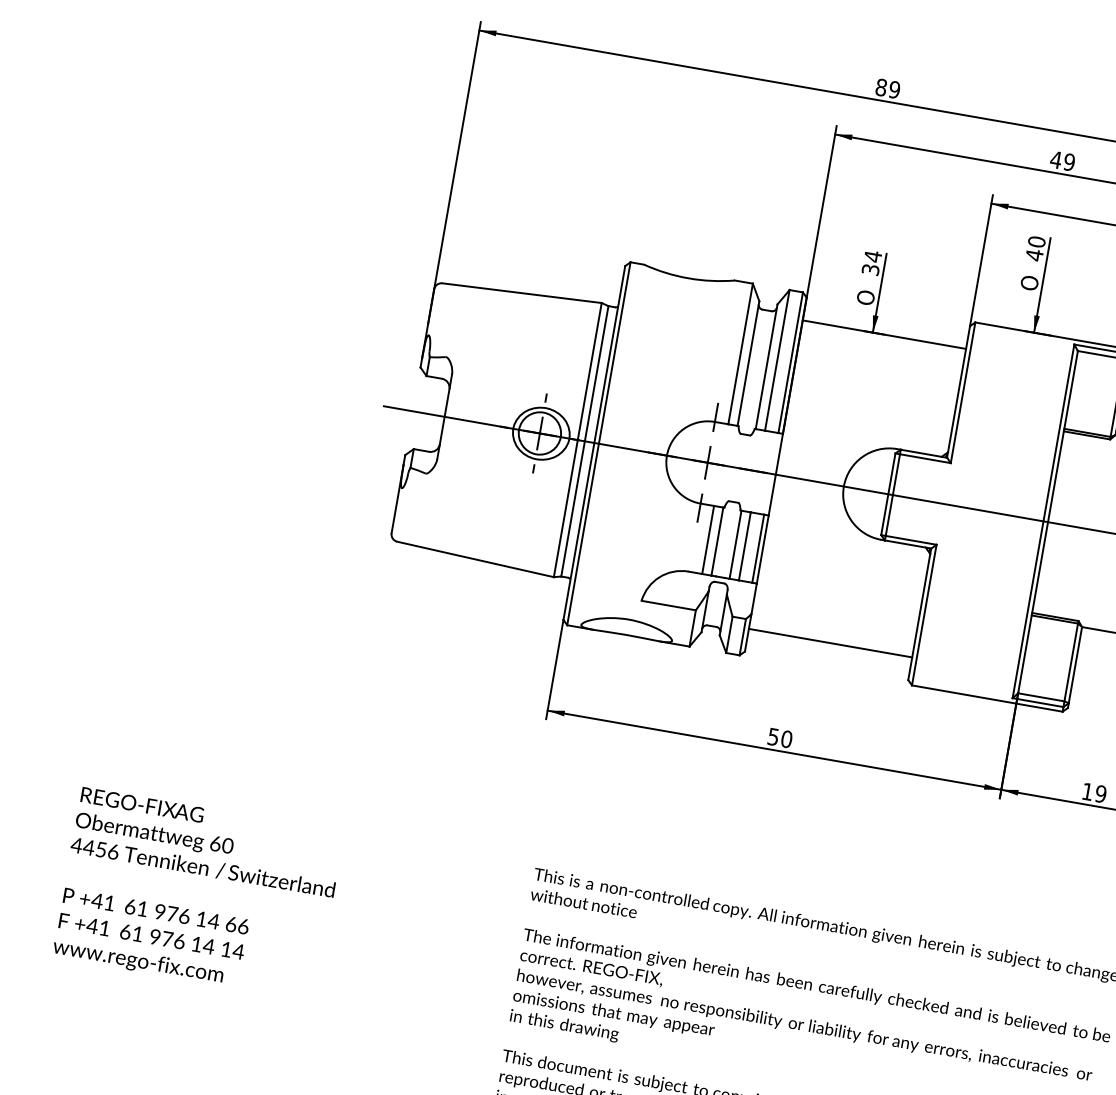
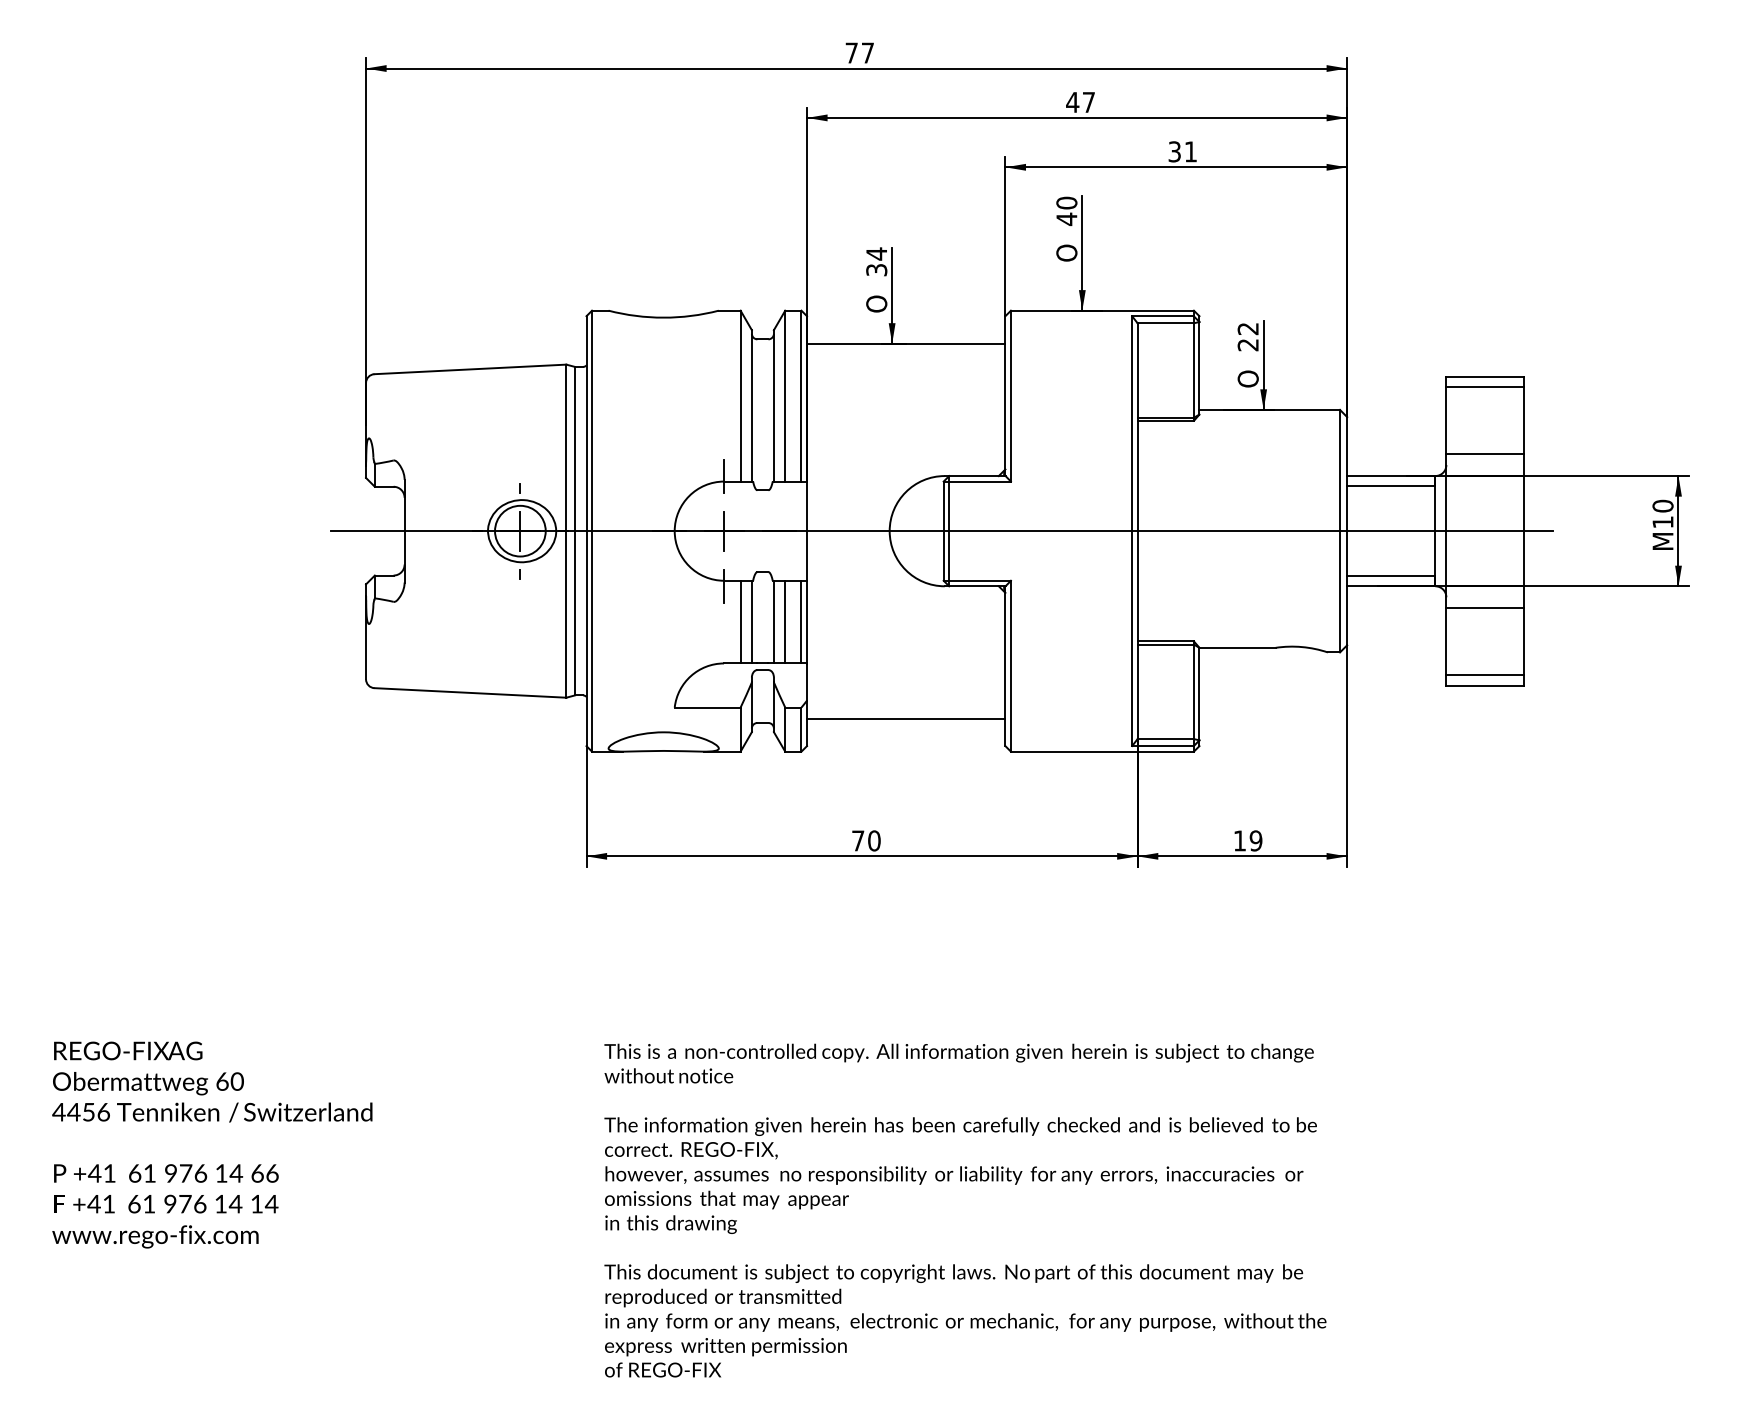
text: (887, 88) -> (859, 52), 89 -> 77
text: (1069, 162) -> (1088, 102), 49 -> 47
text: (773, 736) -> (858, 840), 50 -> 70

